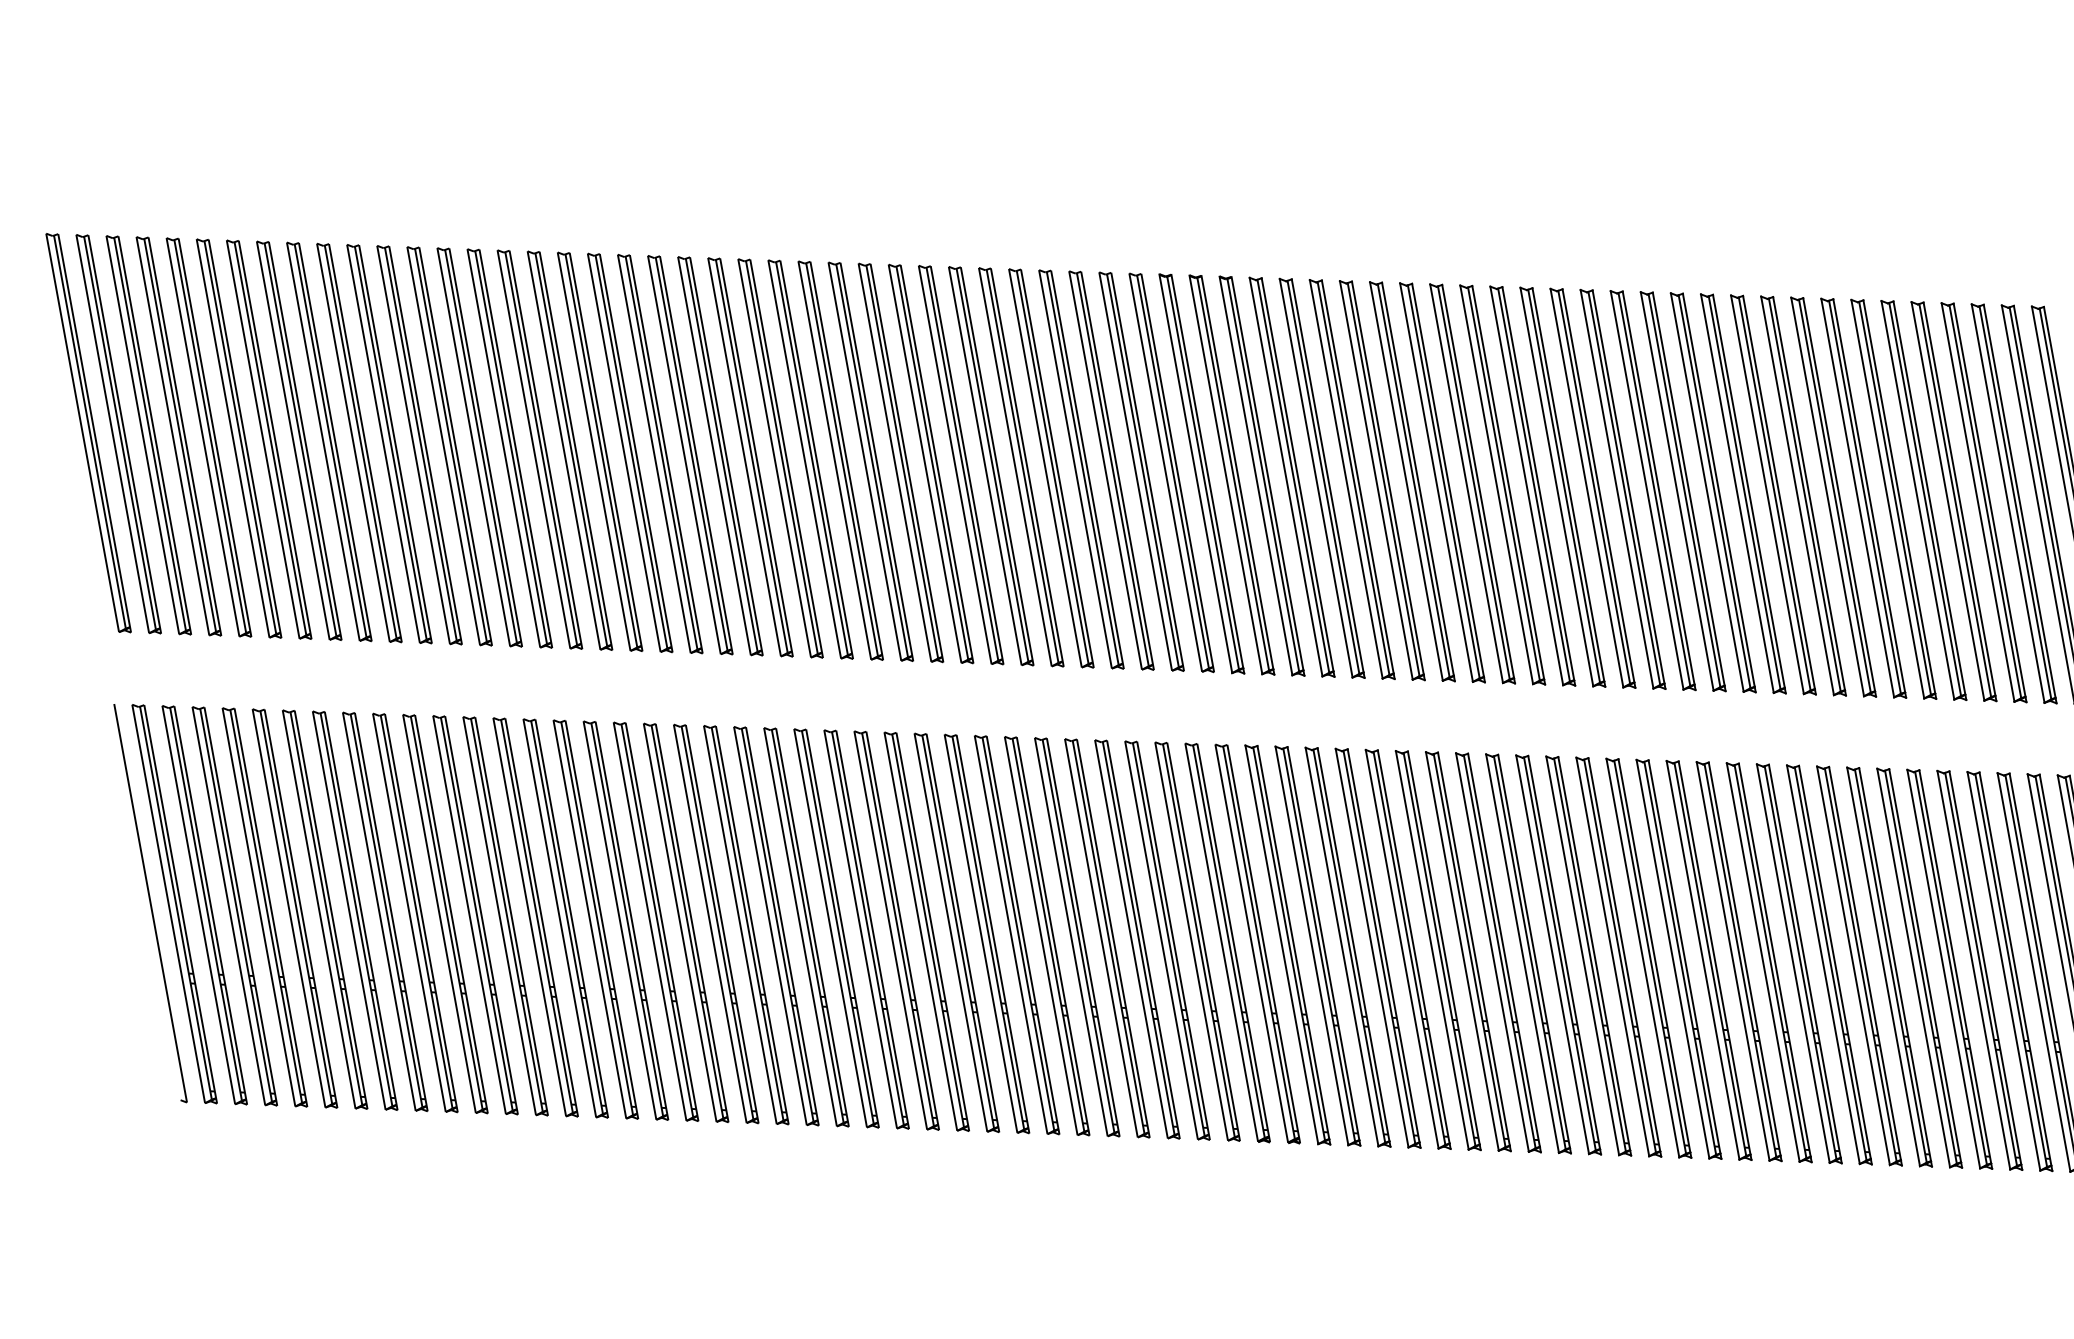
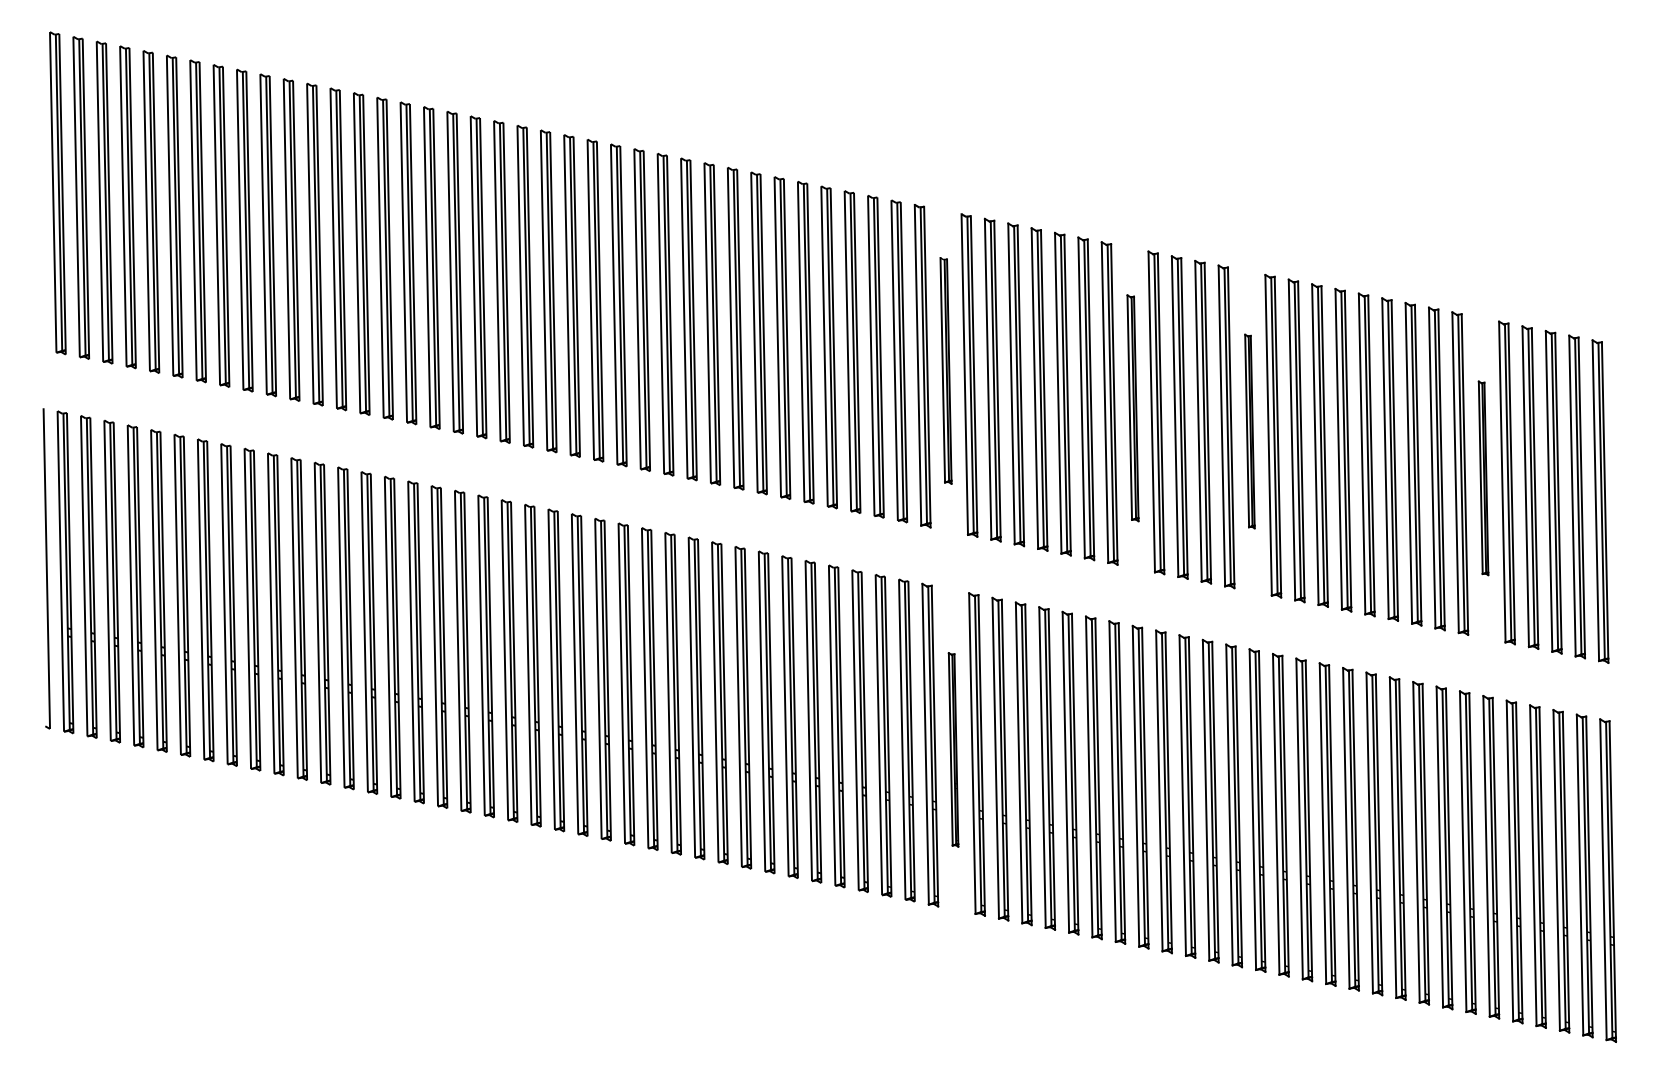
part: (1231, 474) -> (945, 370), size x0.7
part: (1471, 484) -> (1132, 408), size x0.7
part: (1622, 489) -> (1249, 431), size x0.6
part: (1923, 500) -> (1483, 478), size x0.6
part: (1317, 945) -> (953, 749), size x0.6

